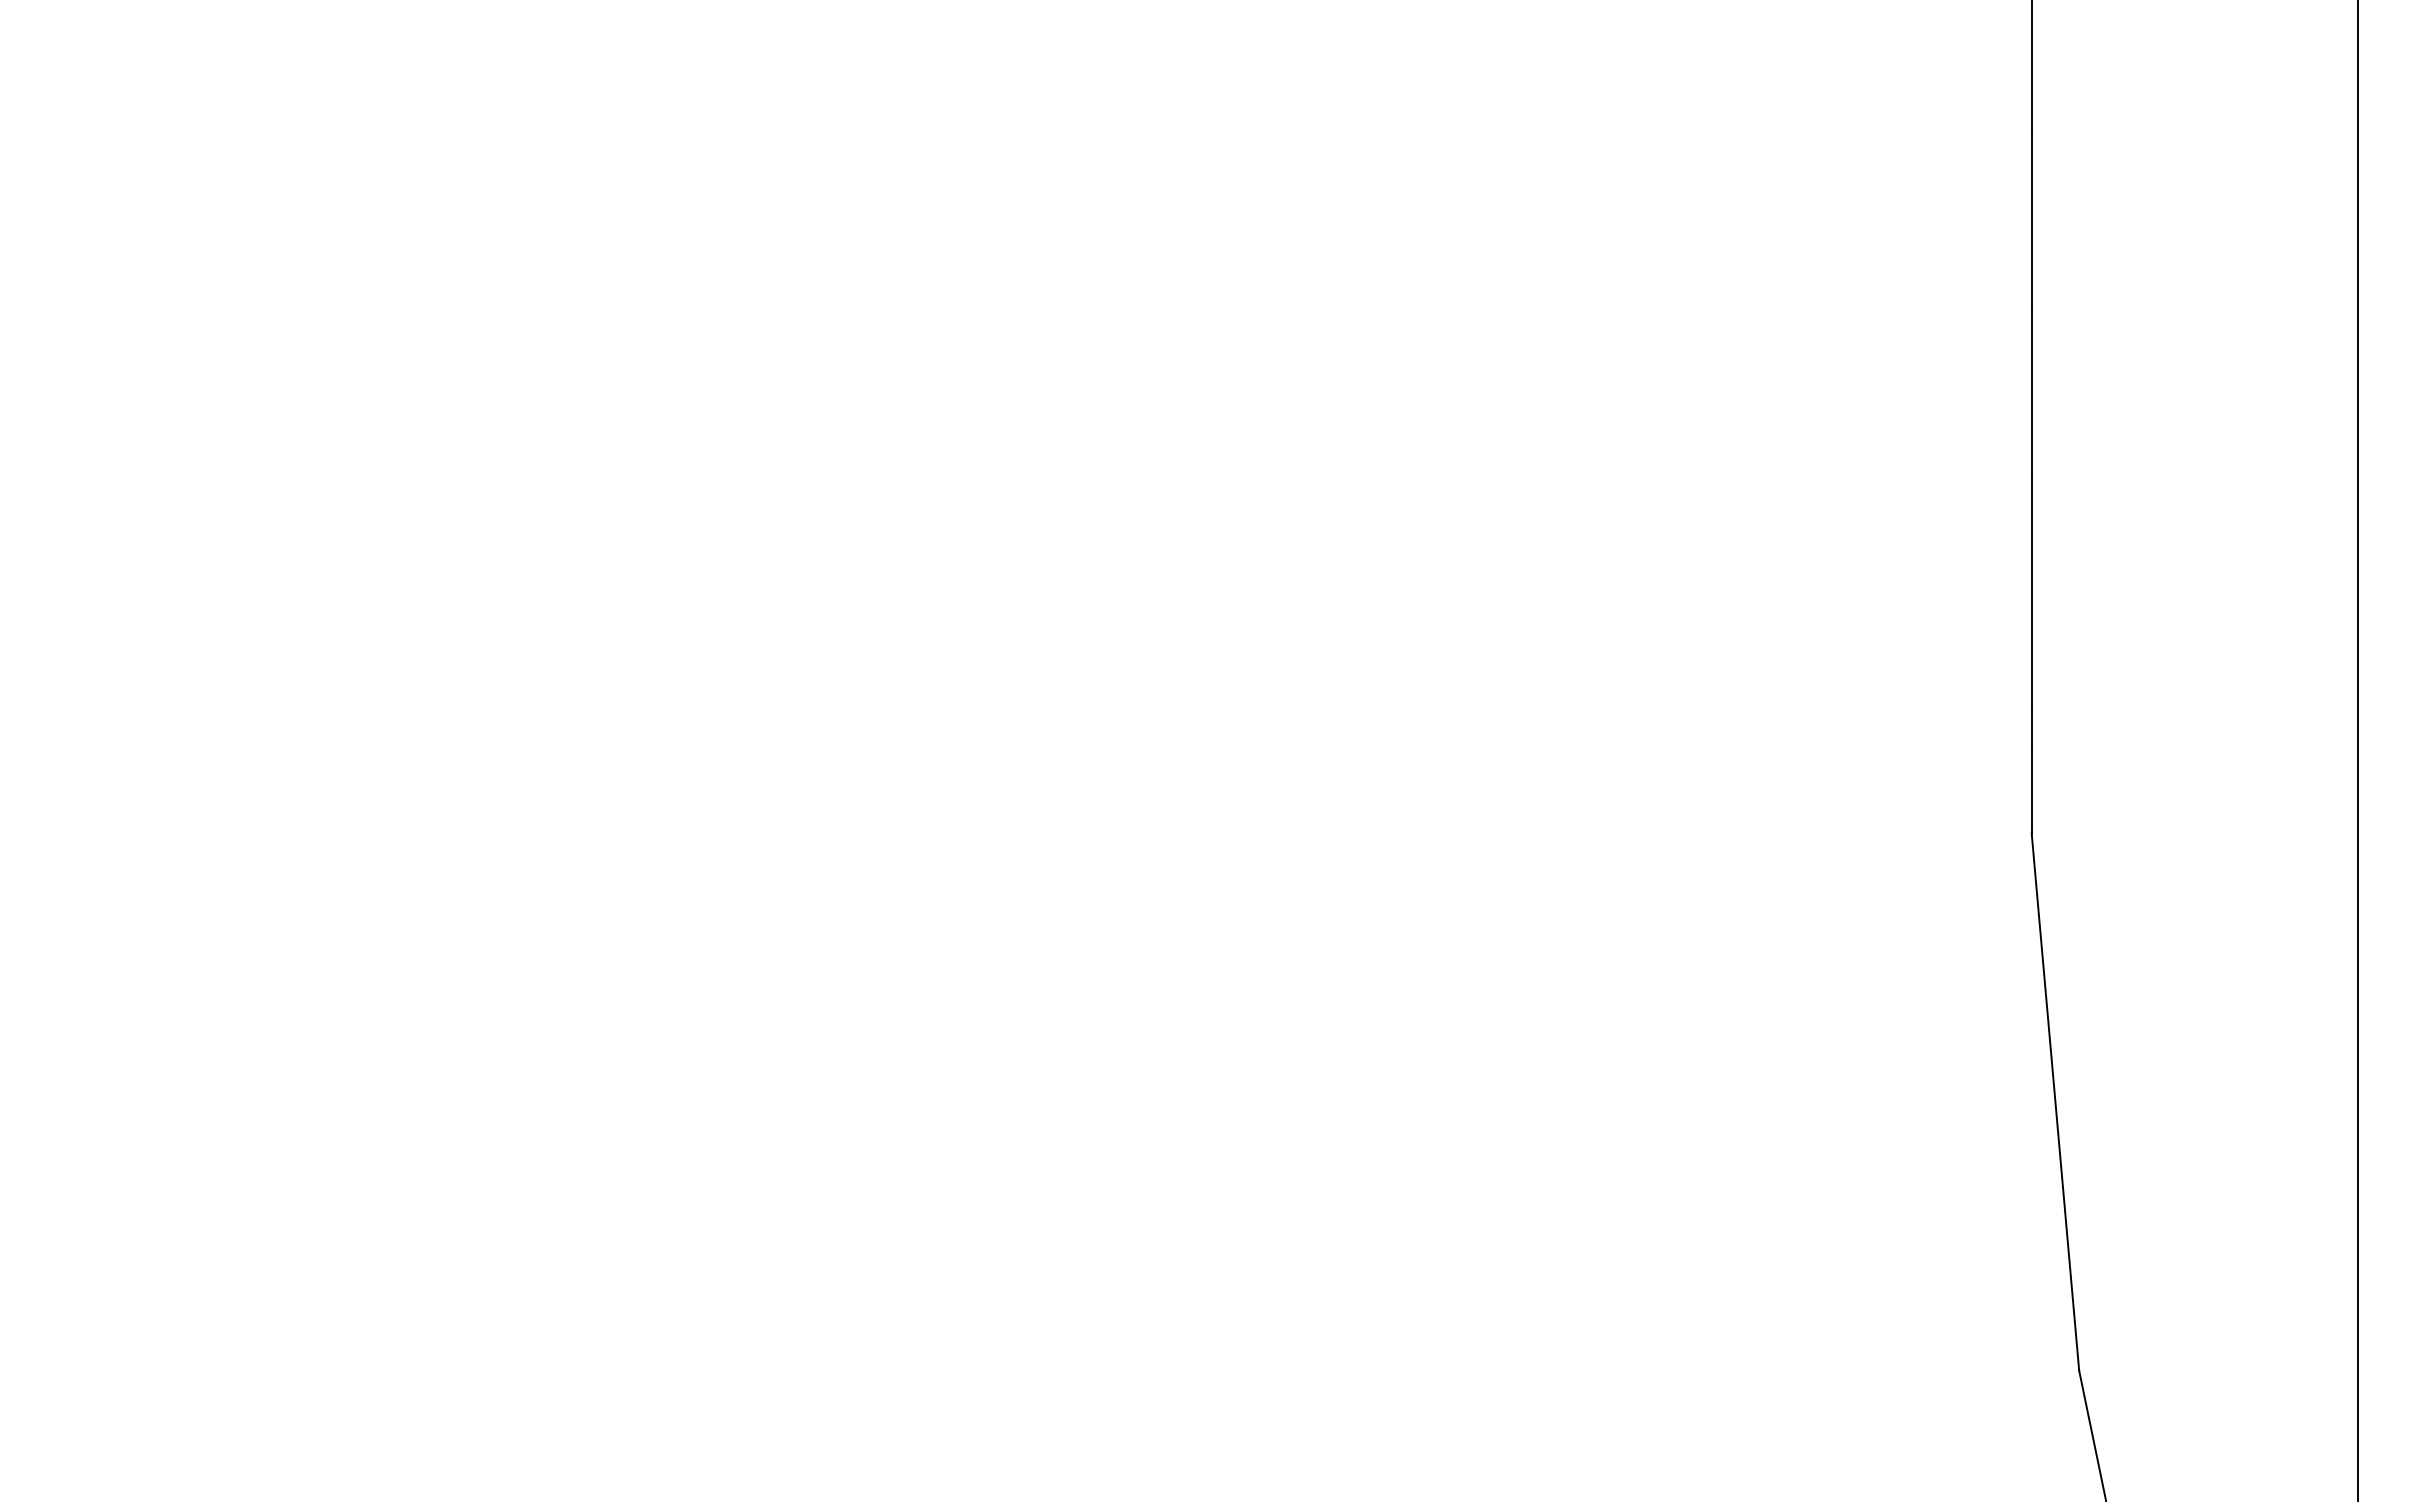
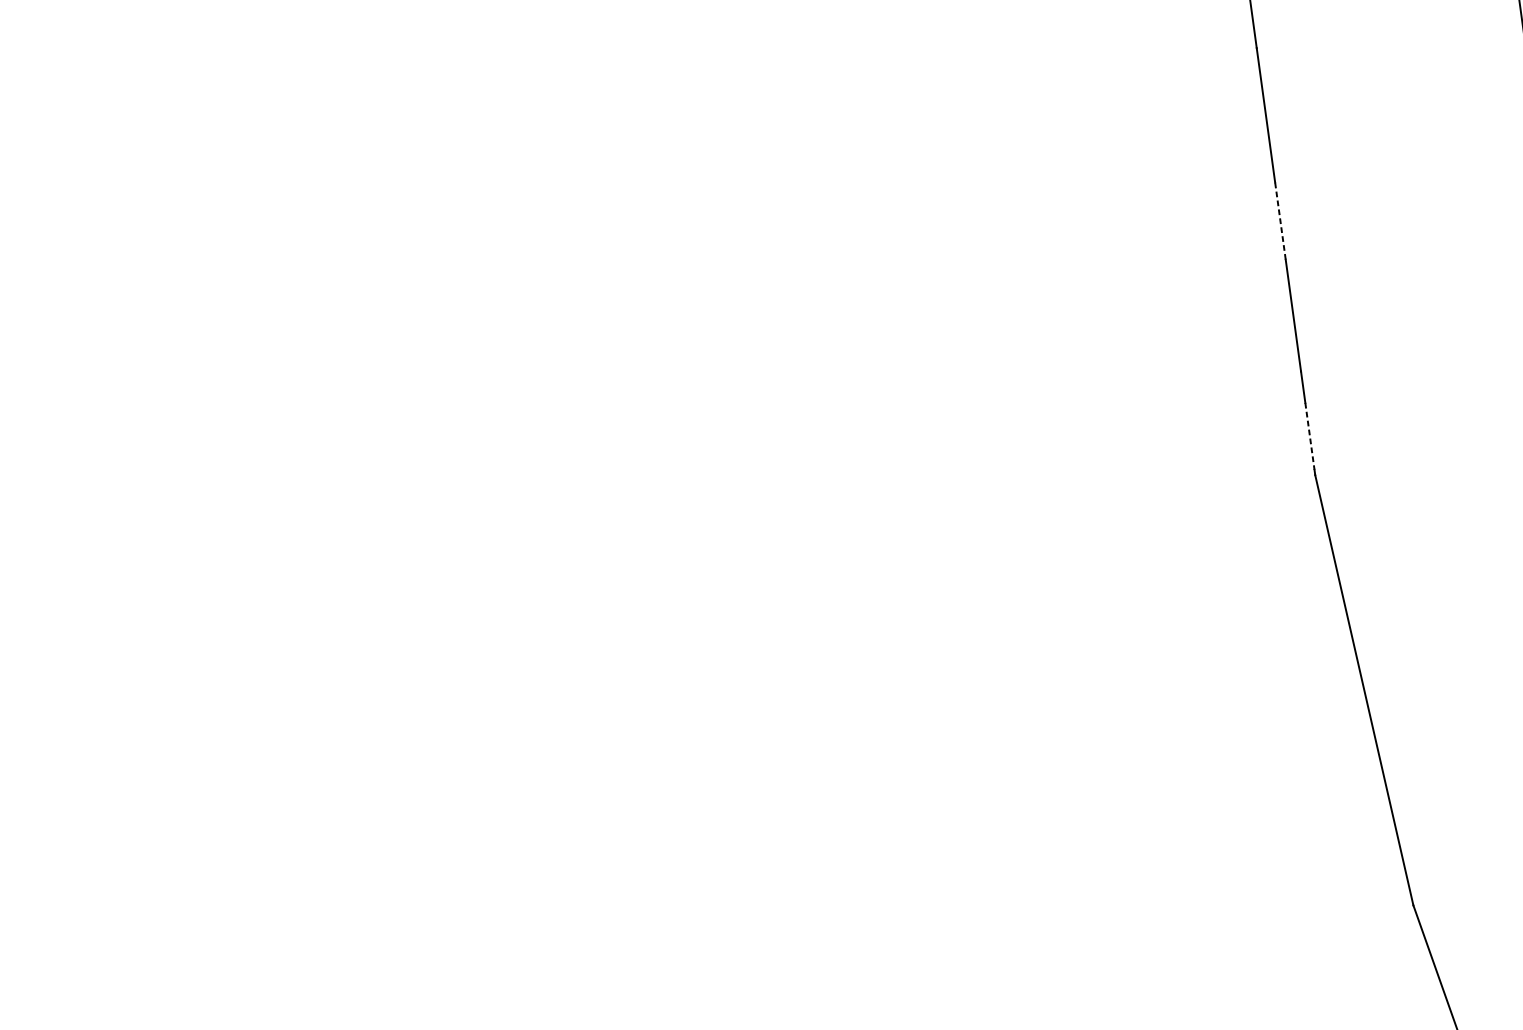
line: (2031, 520) -> (1280, 221), solid -> dashed
line: (2031, 786) -> (1309, 436), solid -> dashed

